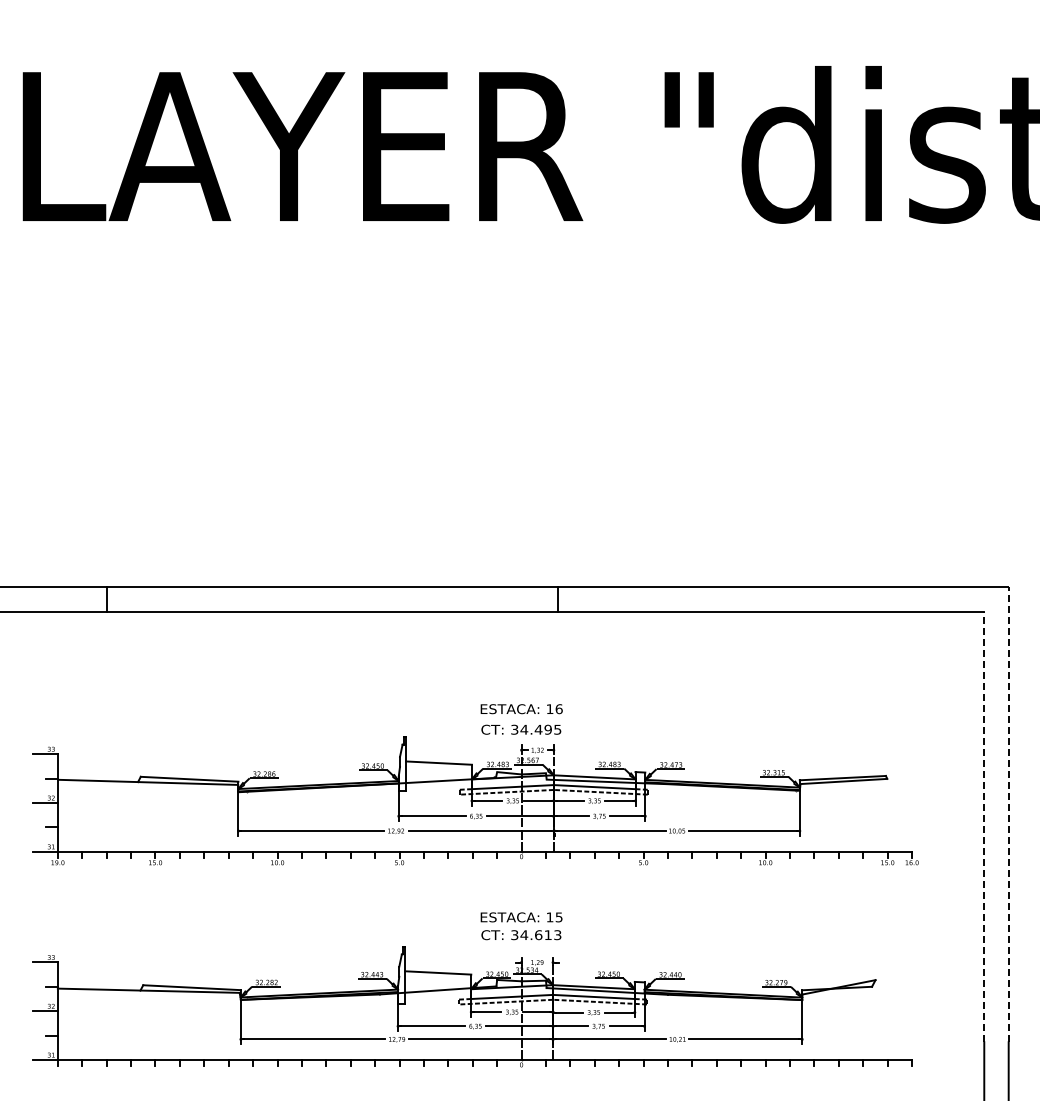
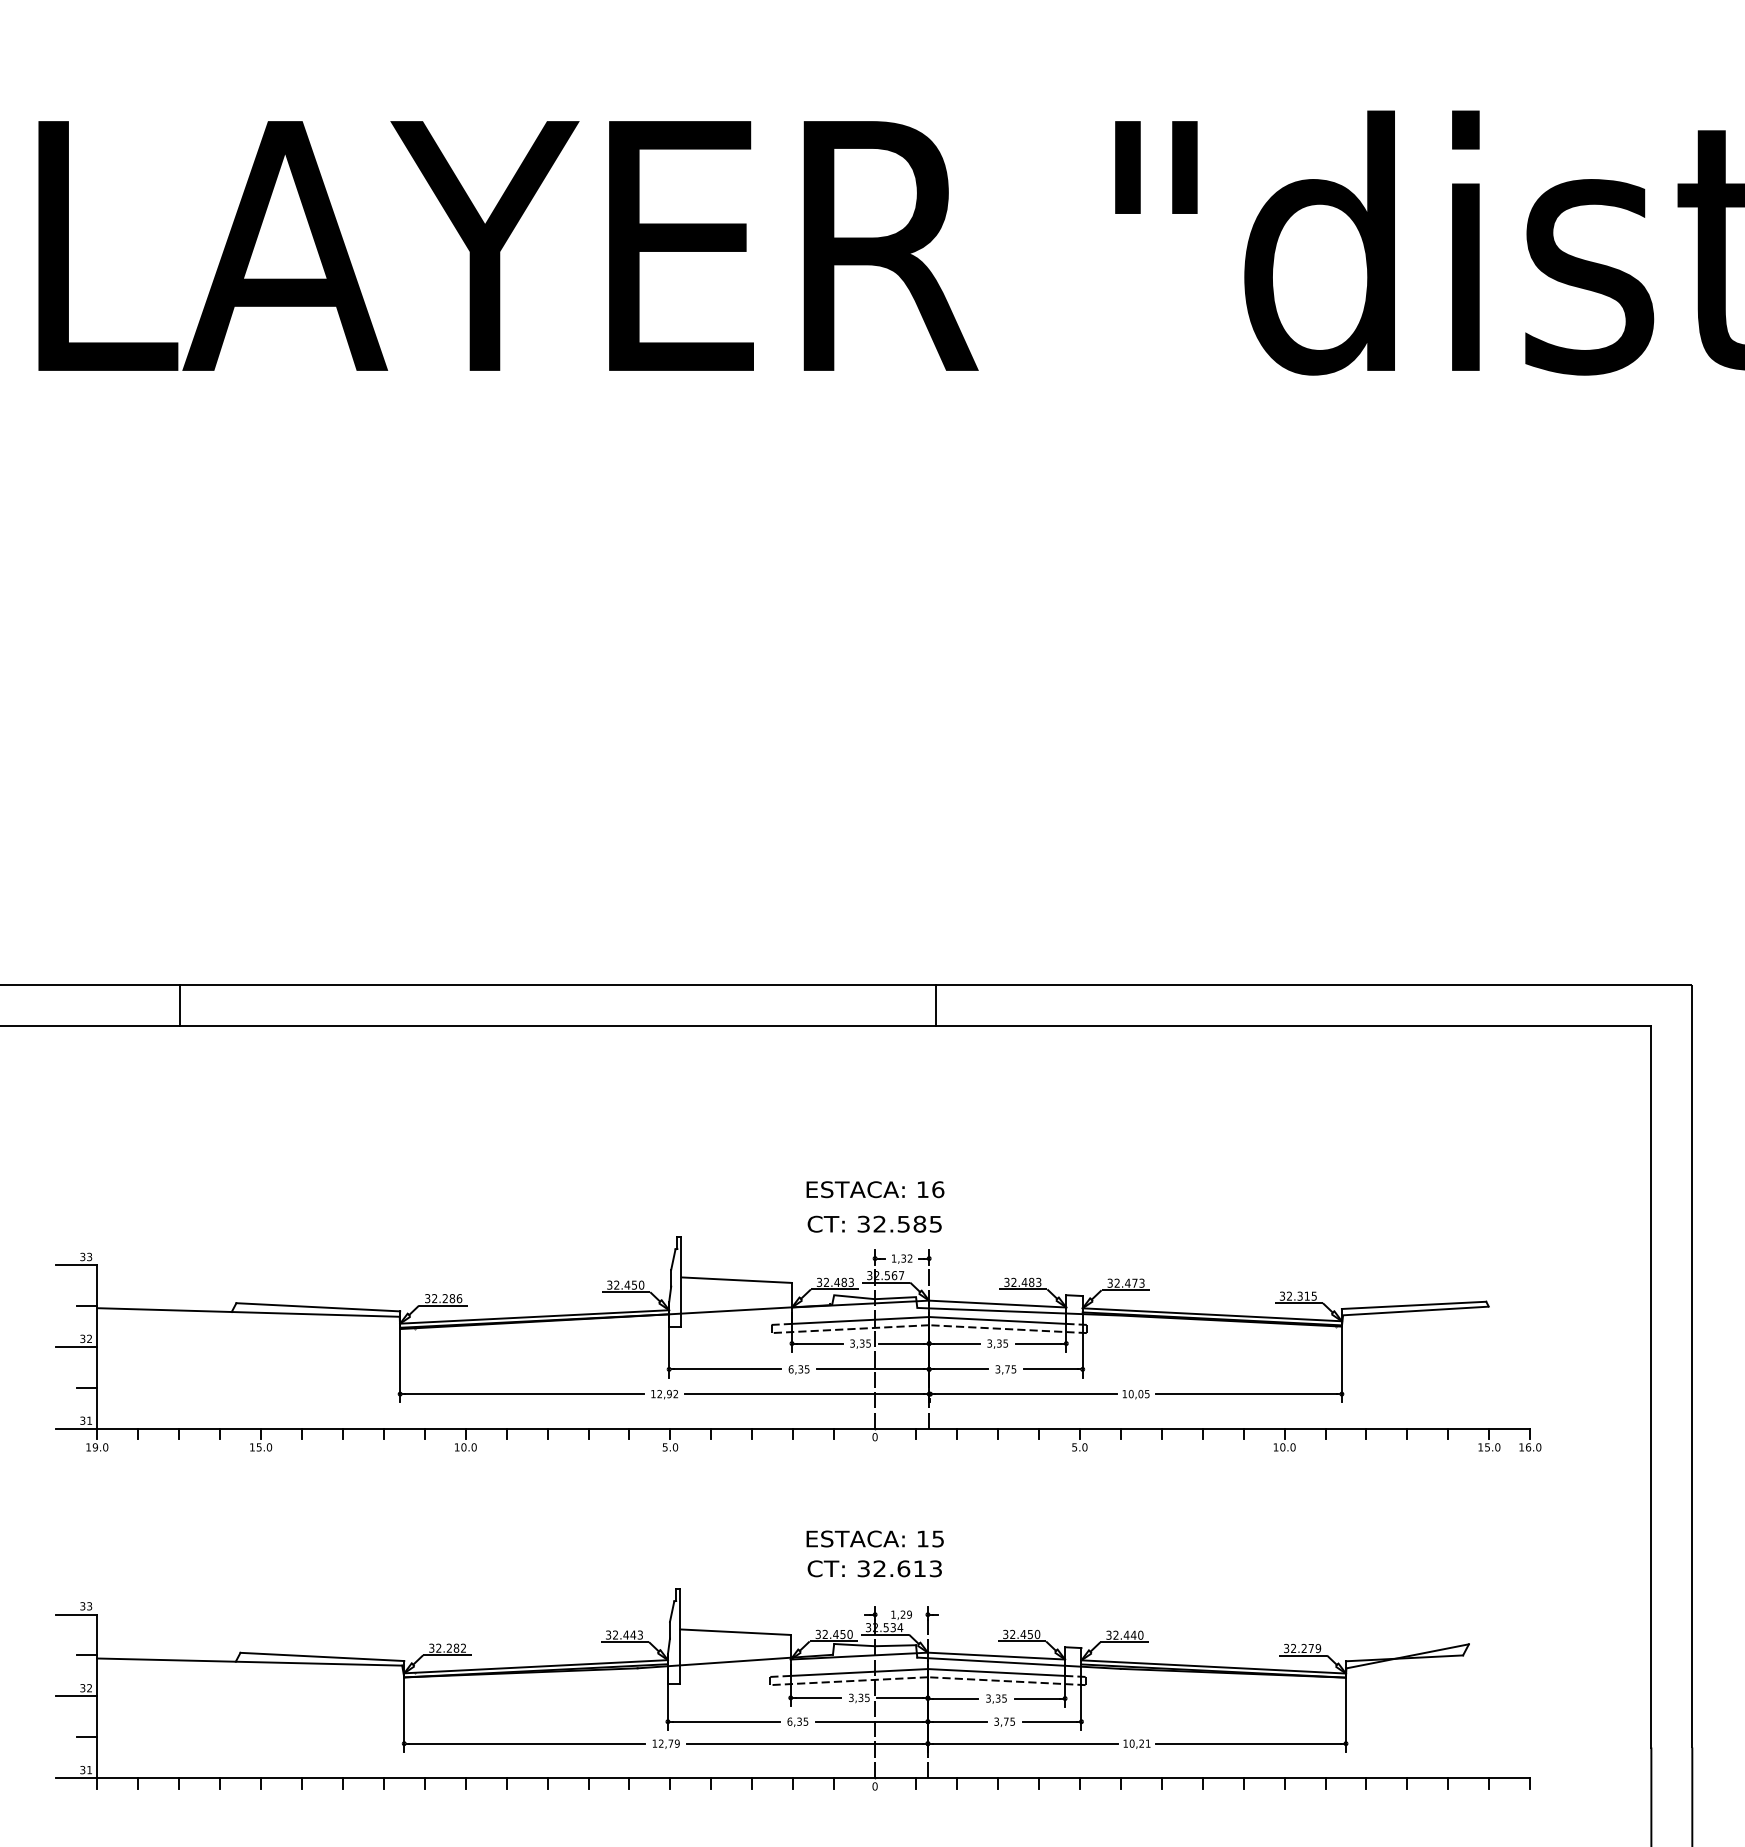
text: (535, 729) -> (898, 1223), 34.495 -> 32.585
line: (1008, 814) -> (1692, 1366), dashed -> solid
line: (984, 826) -> (1651, 1386), dashed -> solid
text: (524, 934) -> (880, 1567), 34.613 -> 32.613

